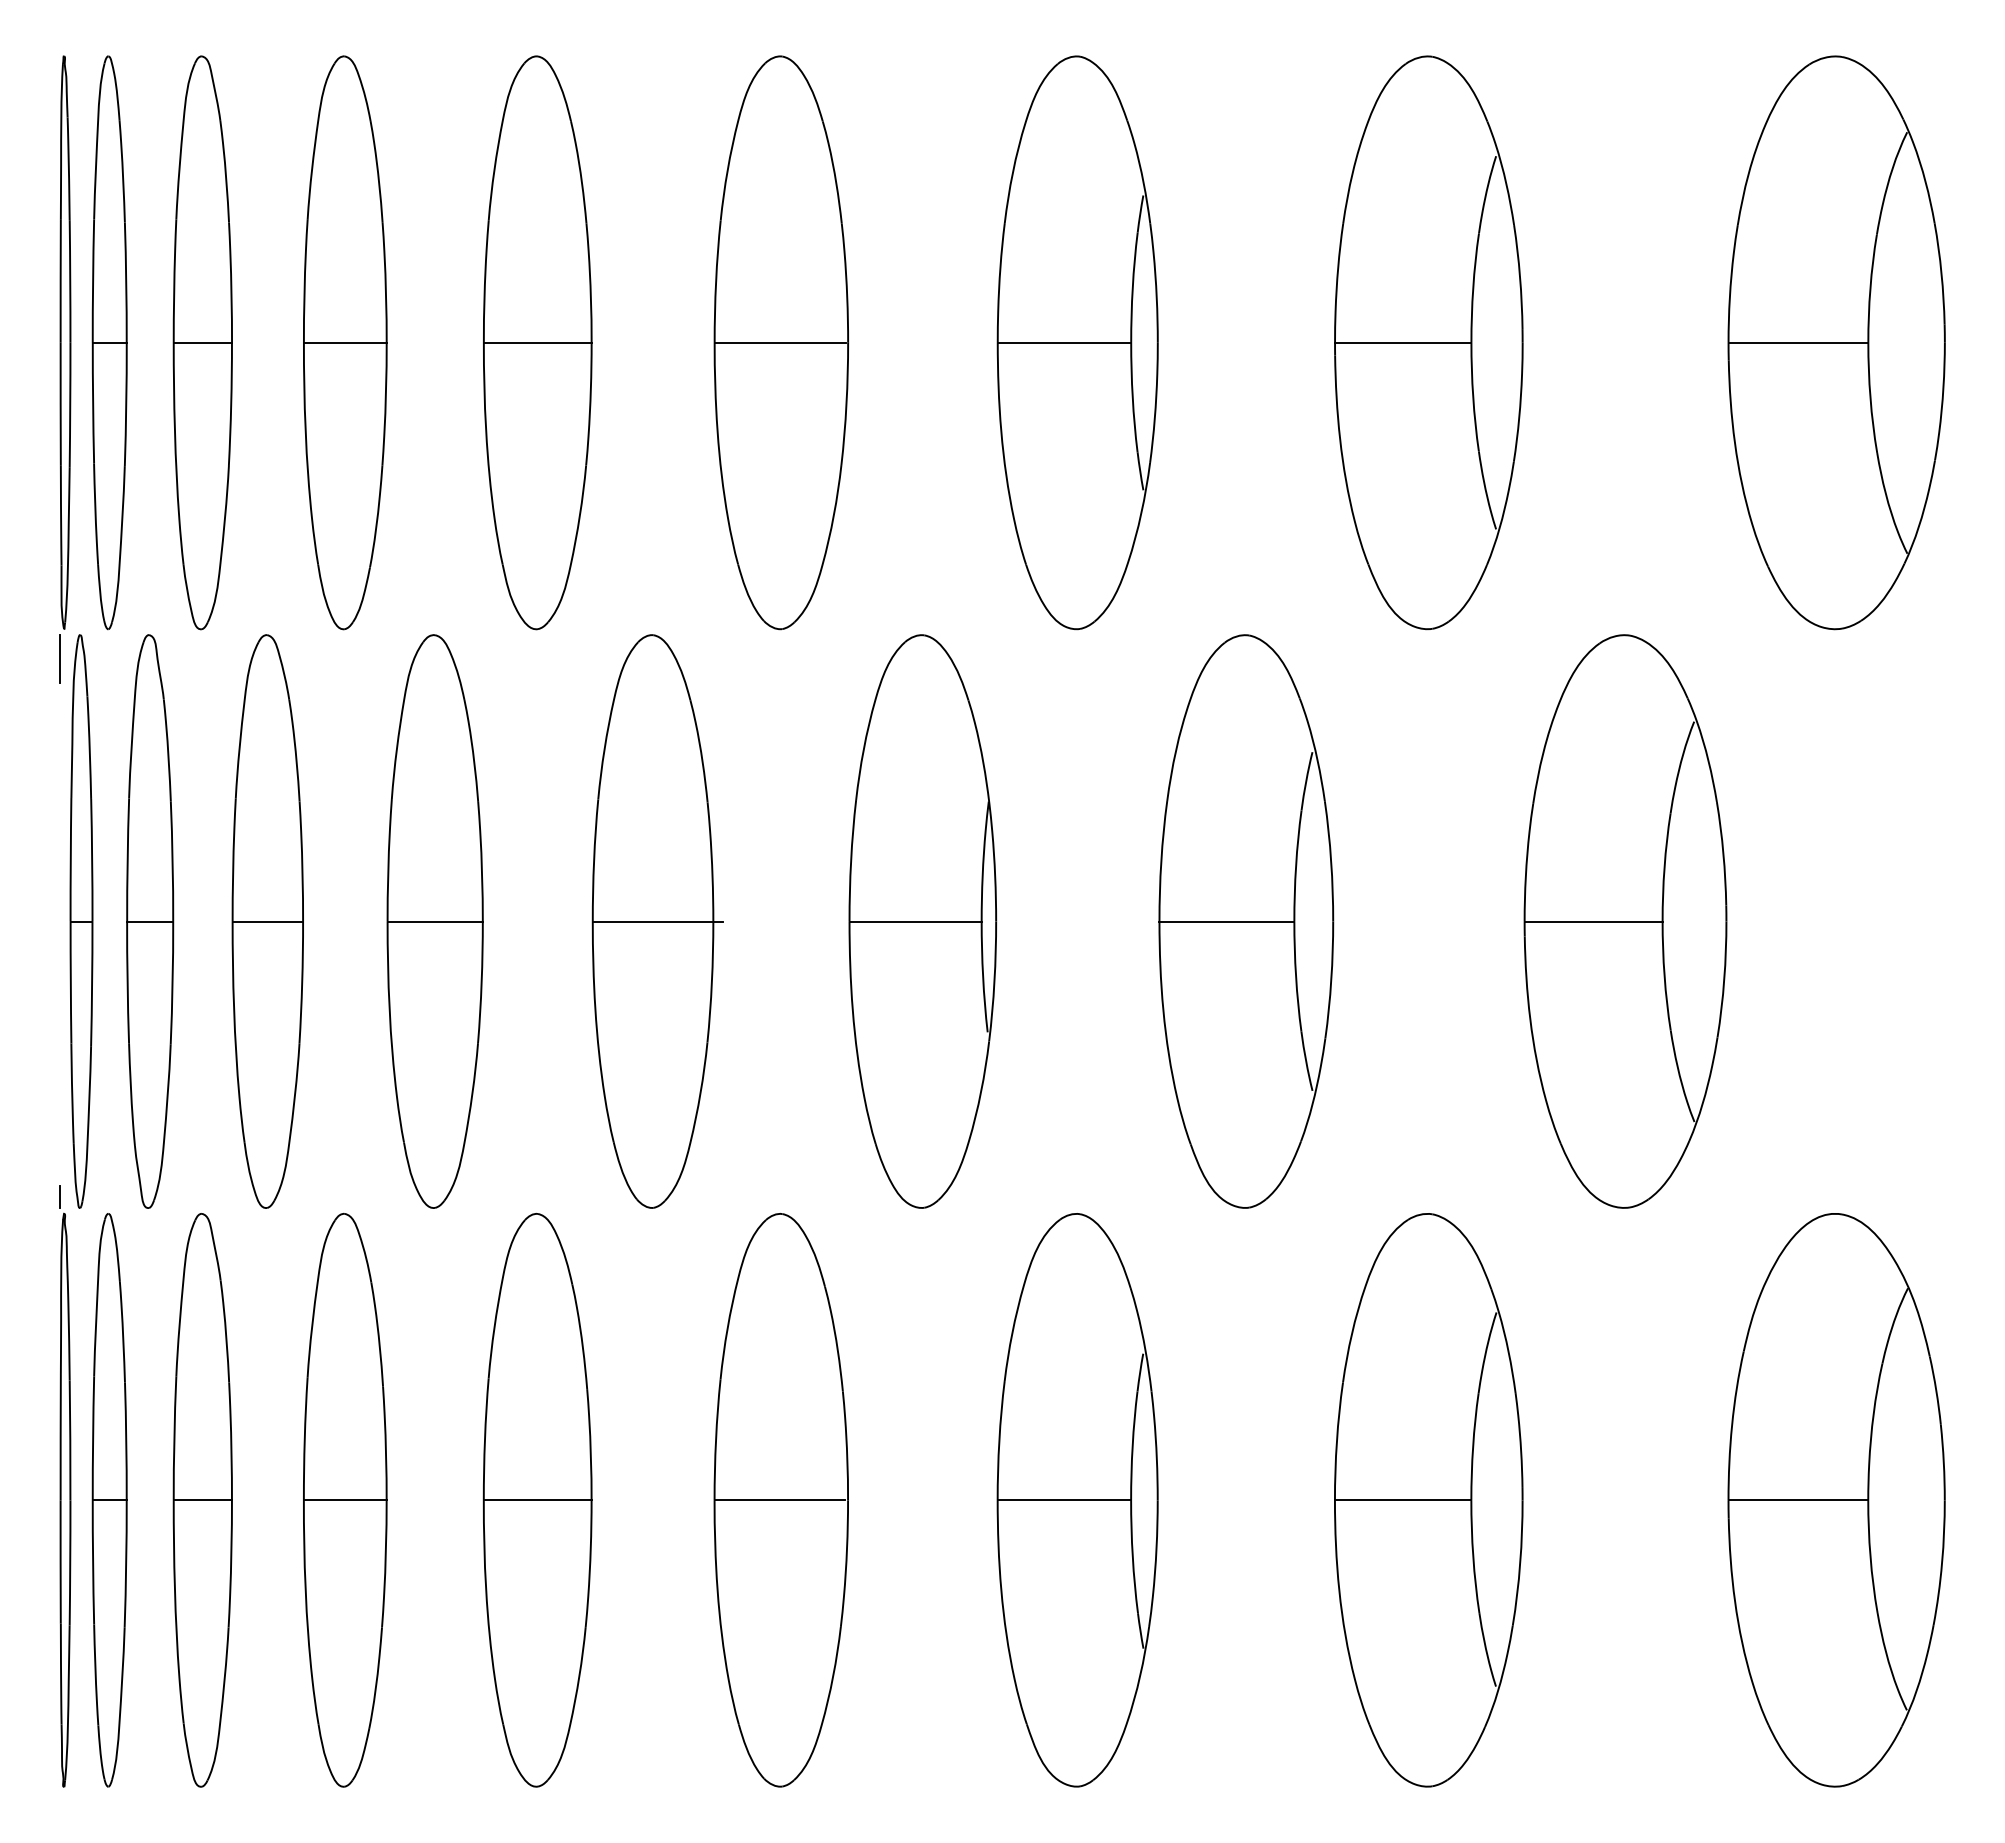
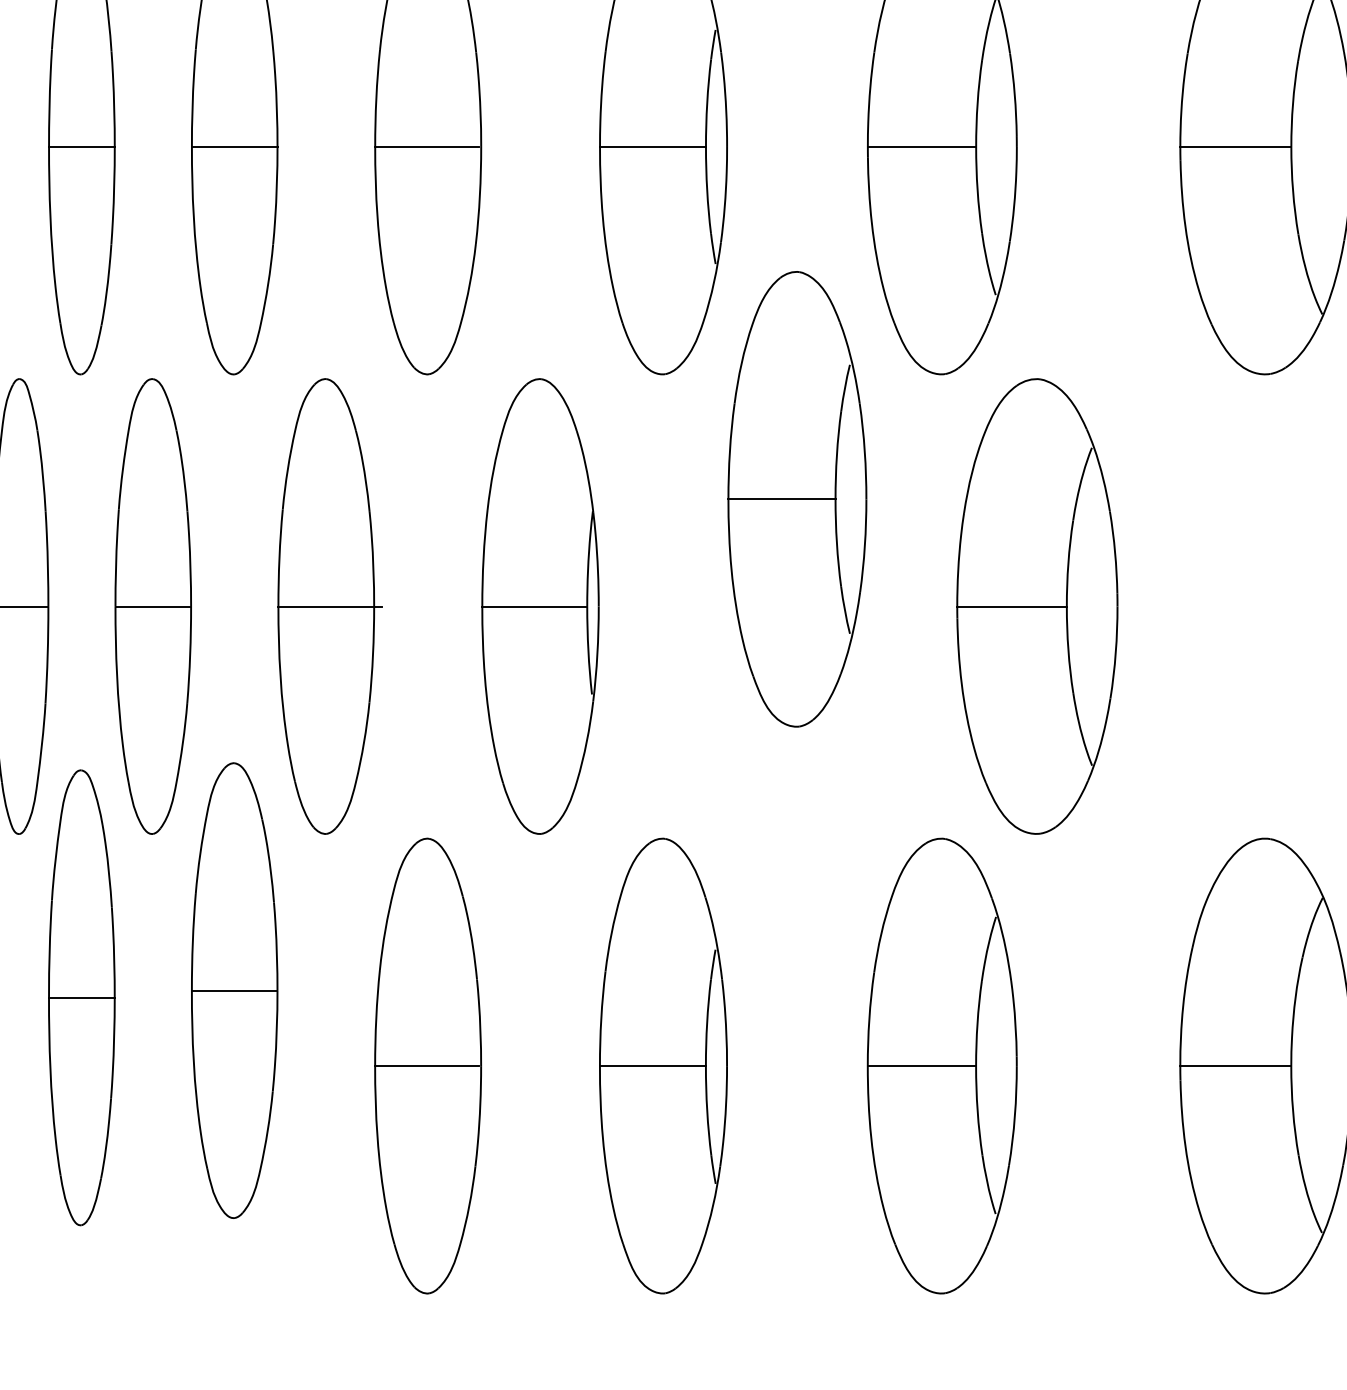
part: (1246, 921) -> (797, 499), moved
part: (1625, 921) -> (1037, 606), moved
part: (345, 1499) -> (82, 997), moved
part: (537, 1500) -> (234, 990), moved

